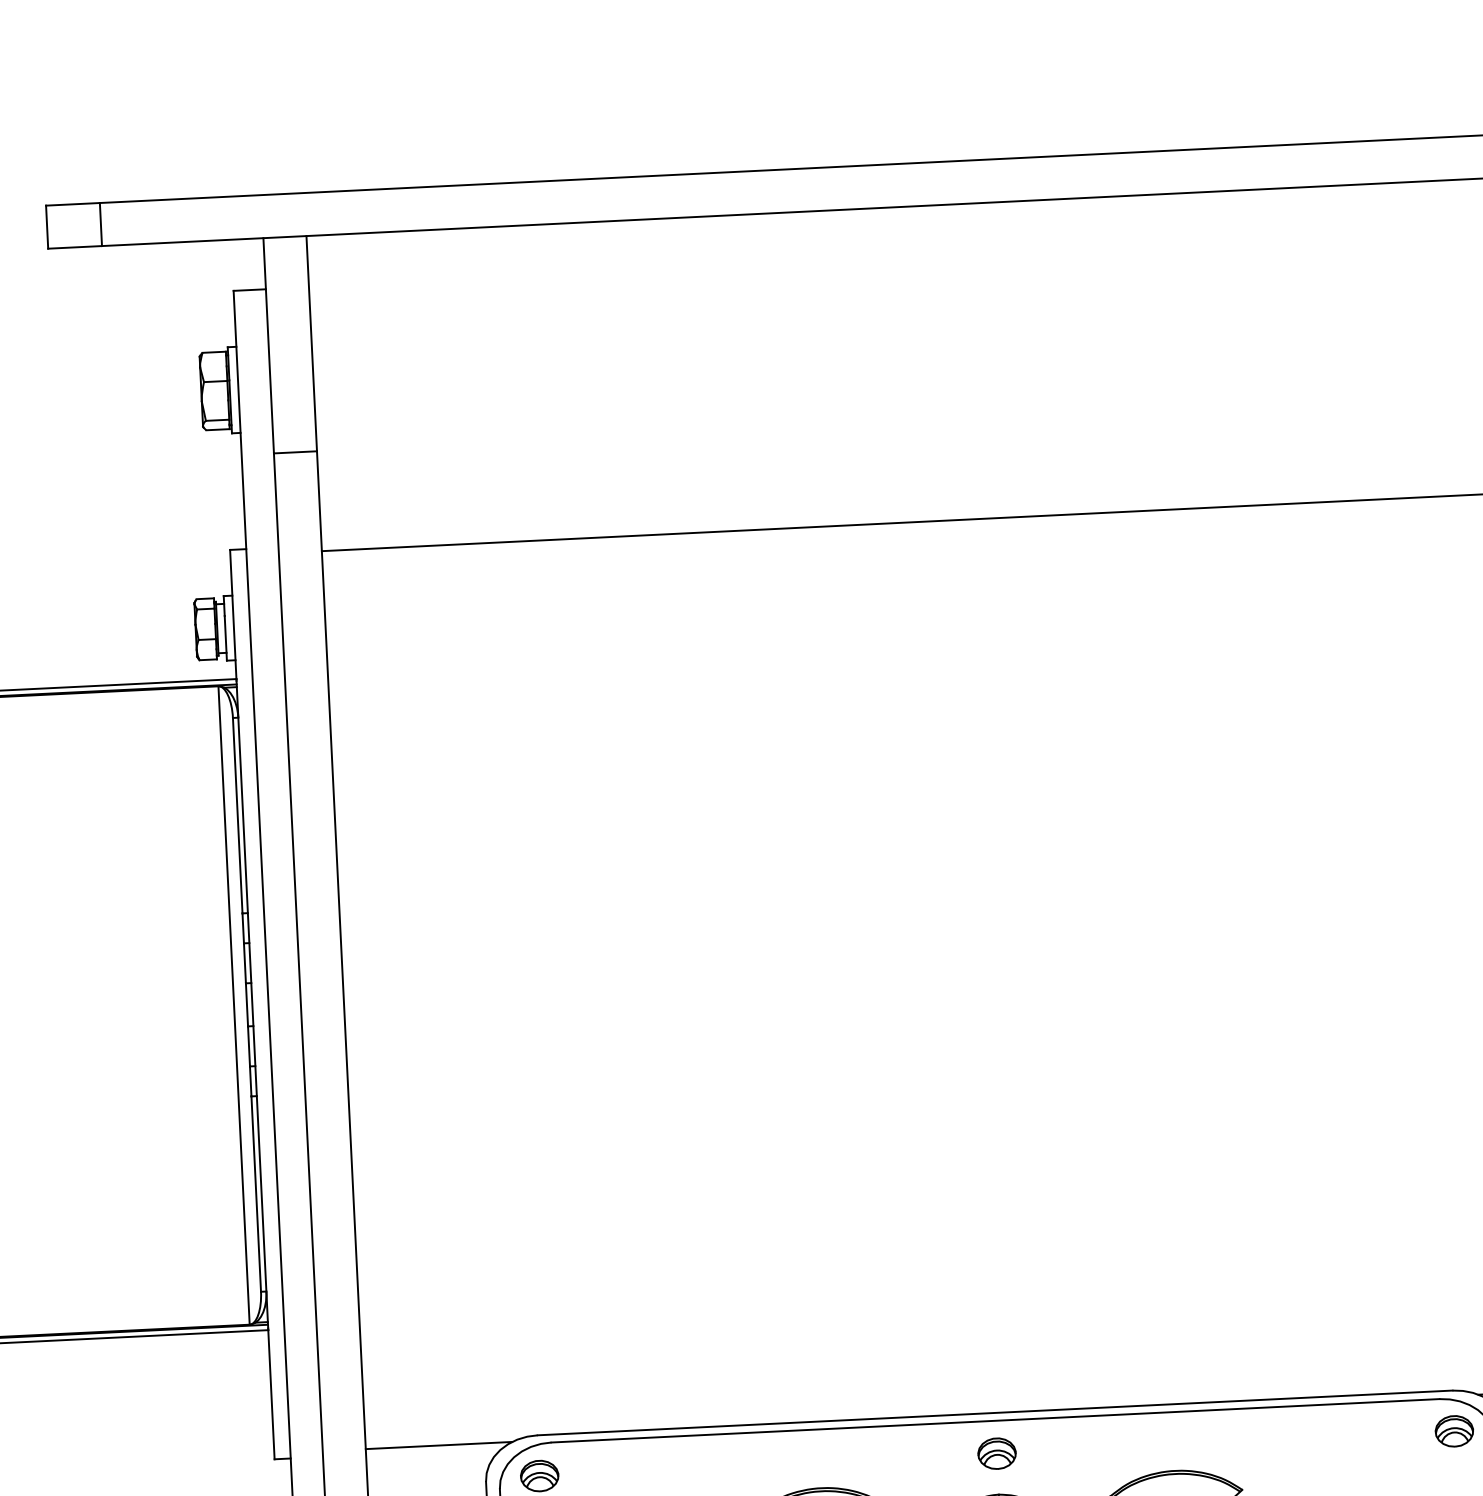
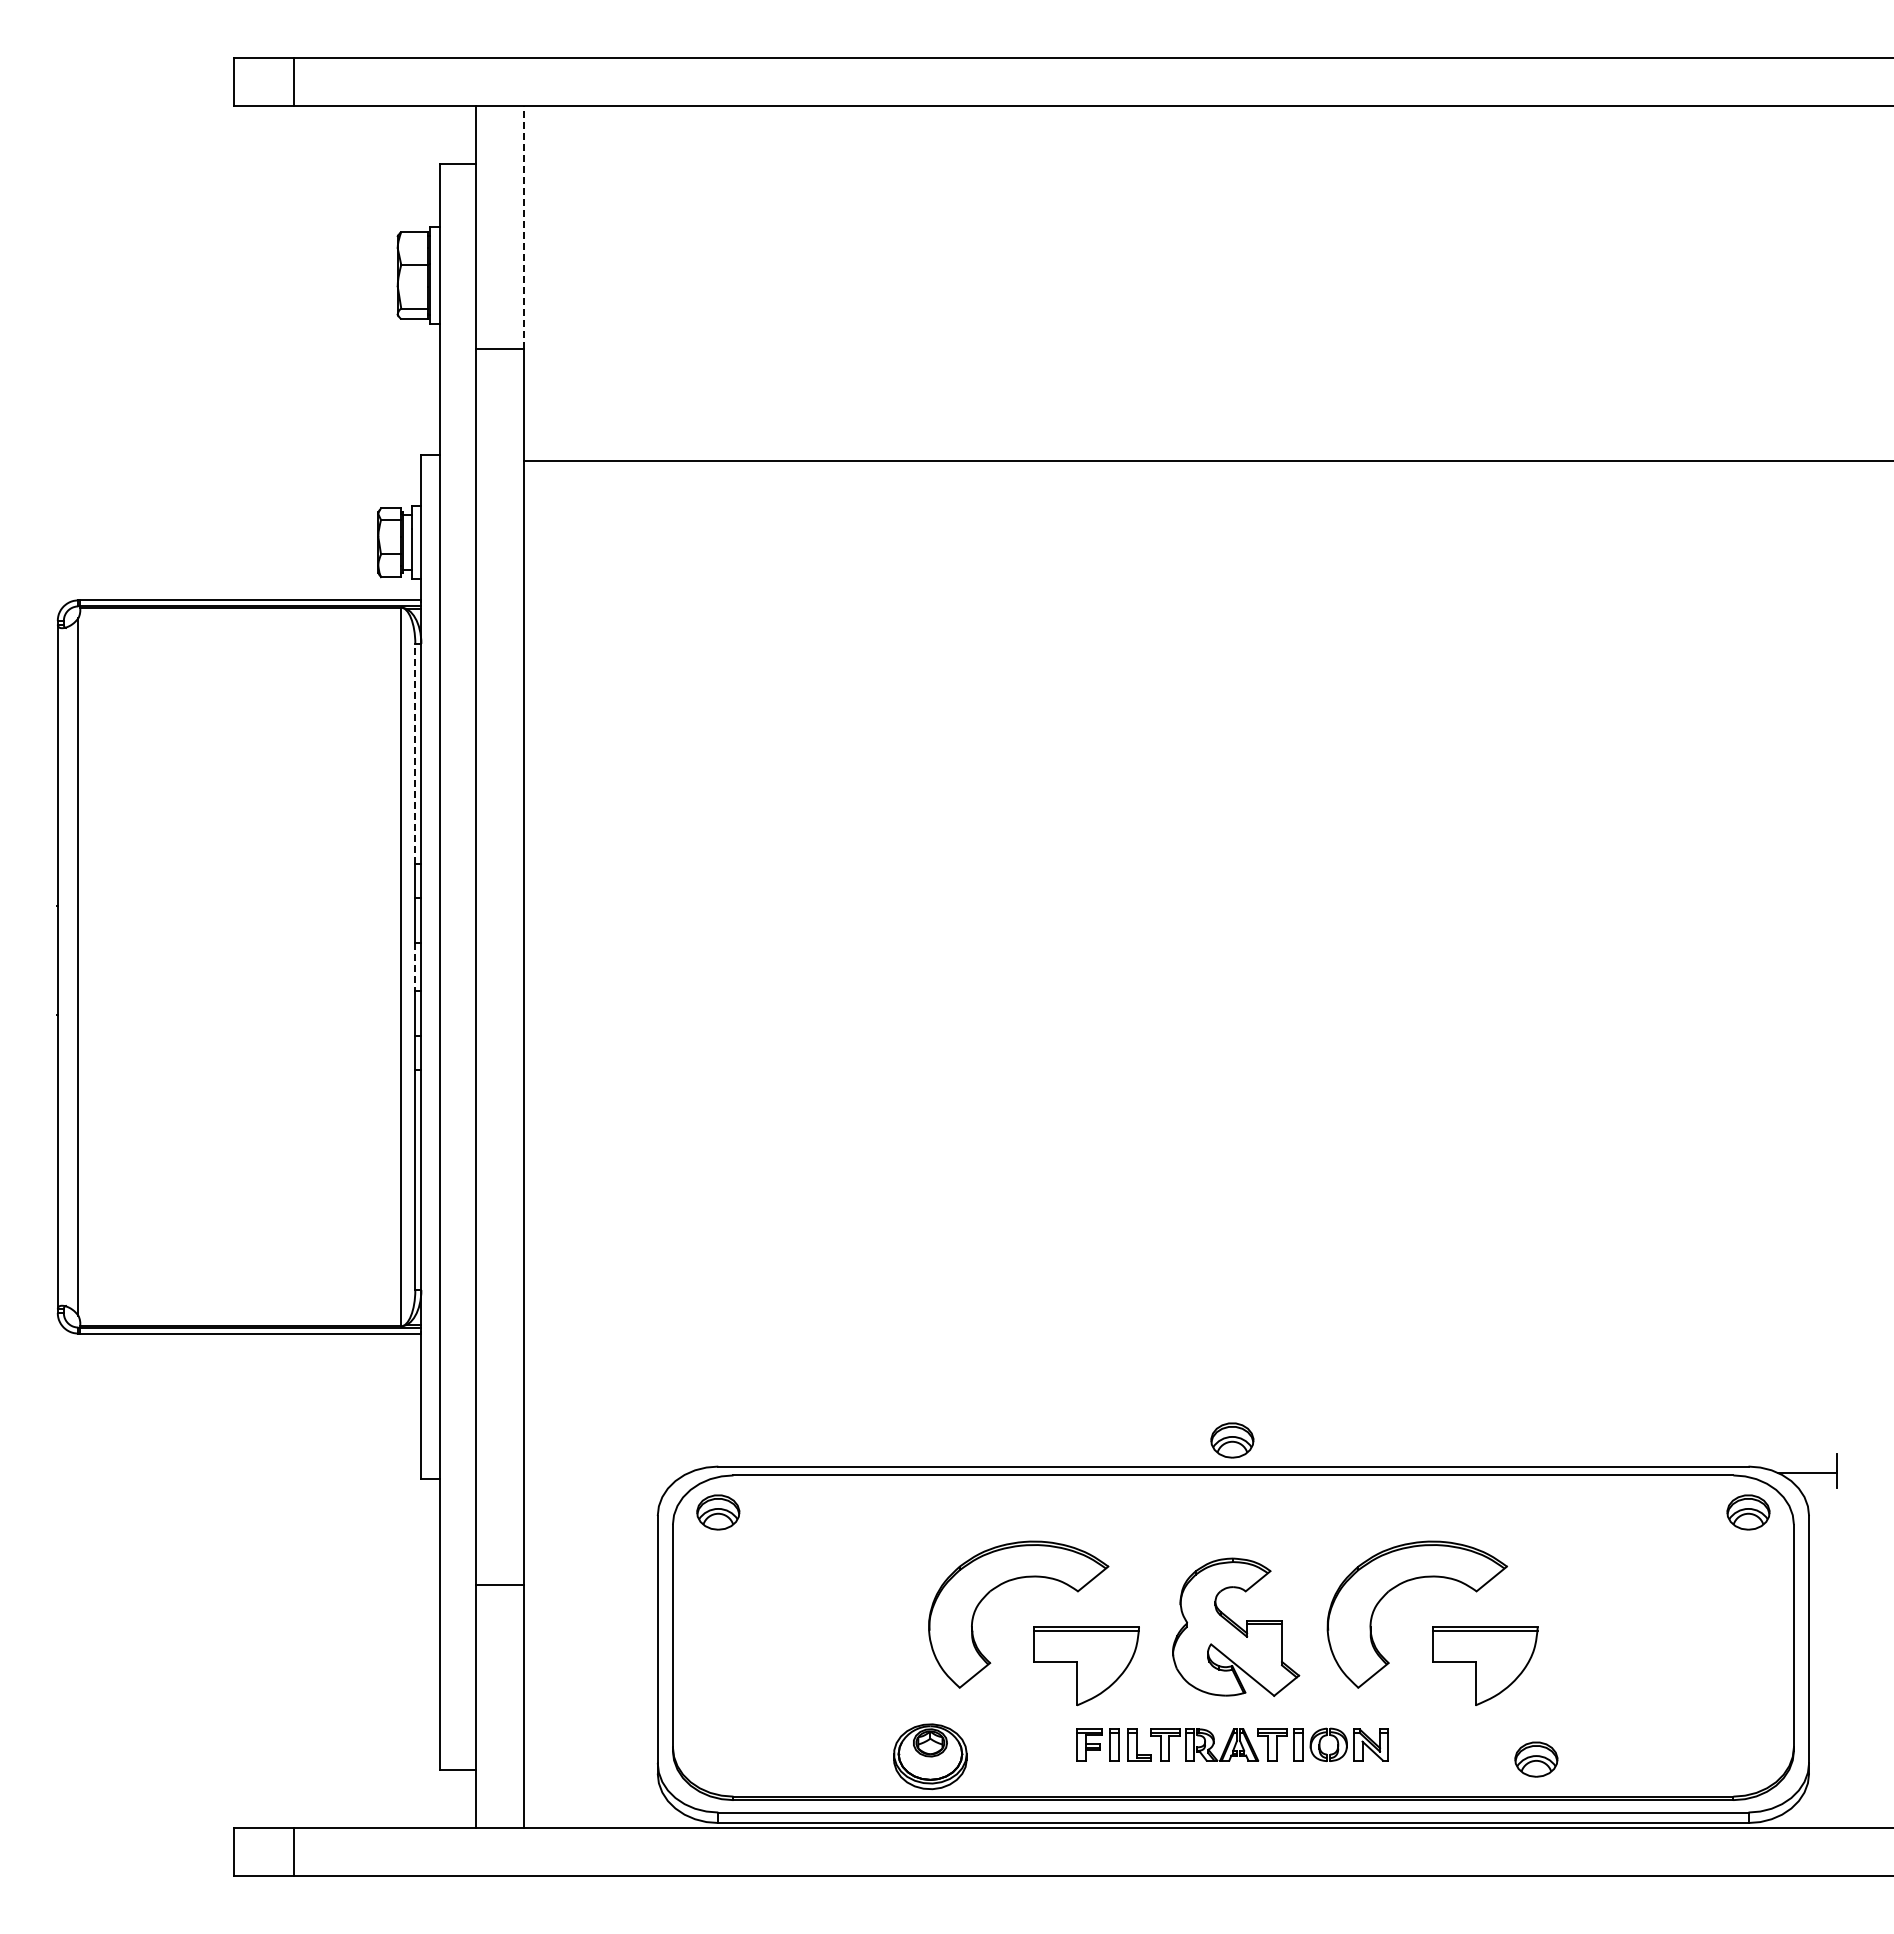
line: (311, 343) -> (524, 227), solid -> dashed
line: (237, 815) -> (415, 753), solid -> dashed
line: (247, 1005) -> (415, 967), solid -> dashed
line: (438, 1445) -> (606, 1472), removed
part: (997, 1453) -> (1232, 1440), moved

